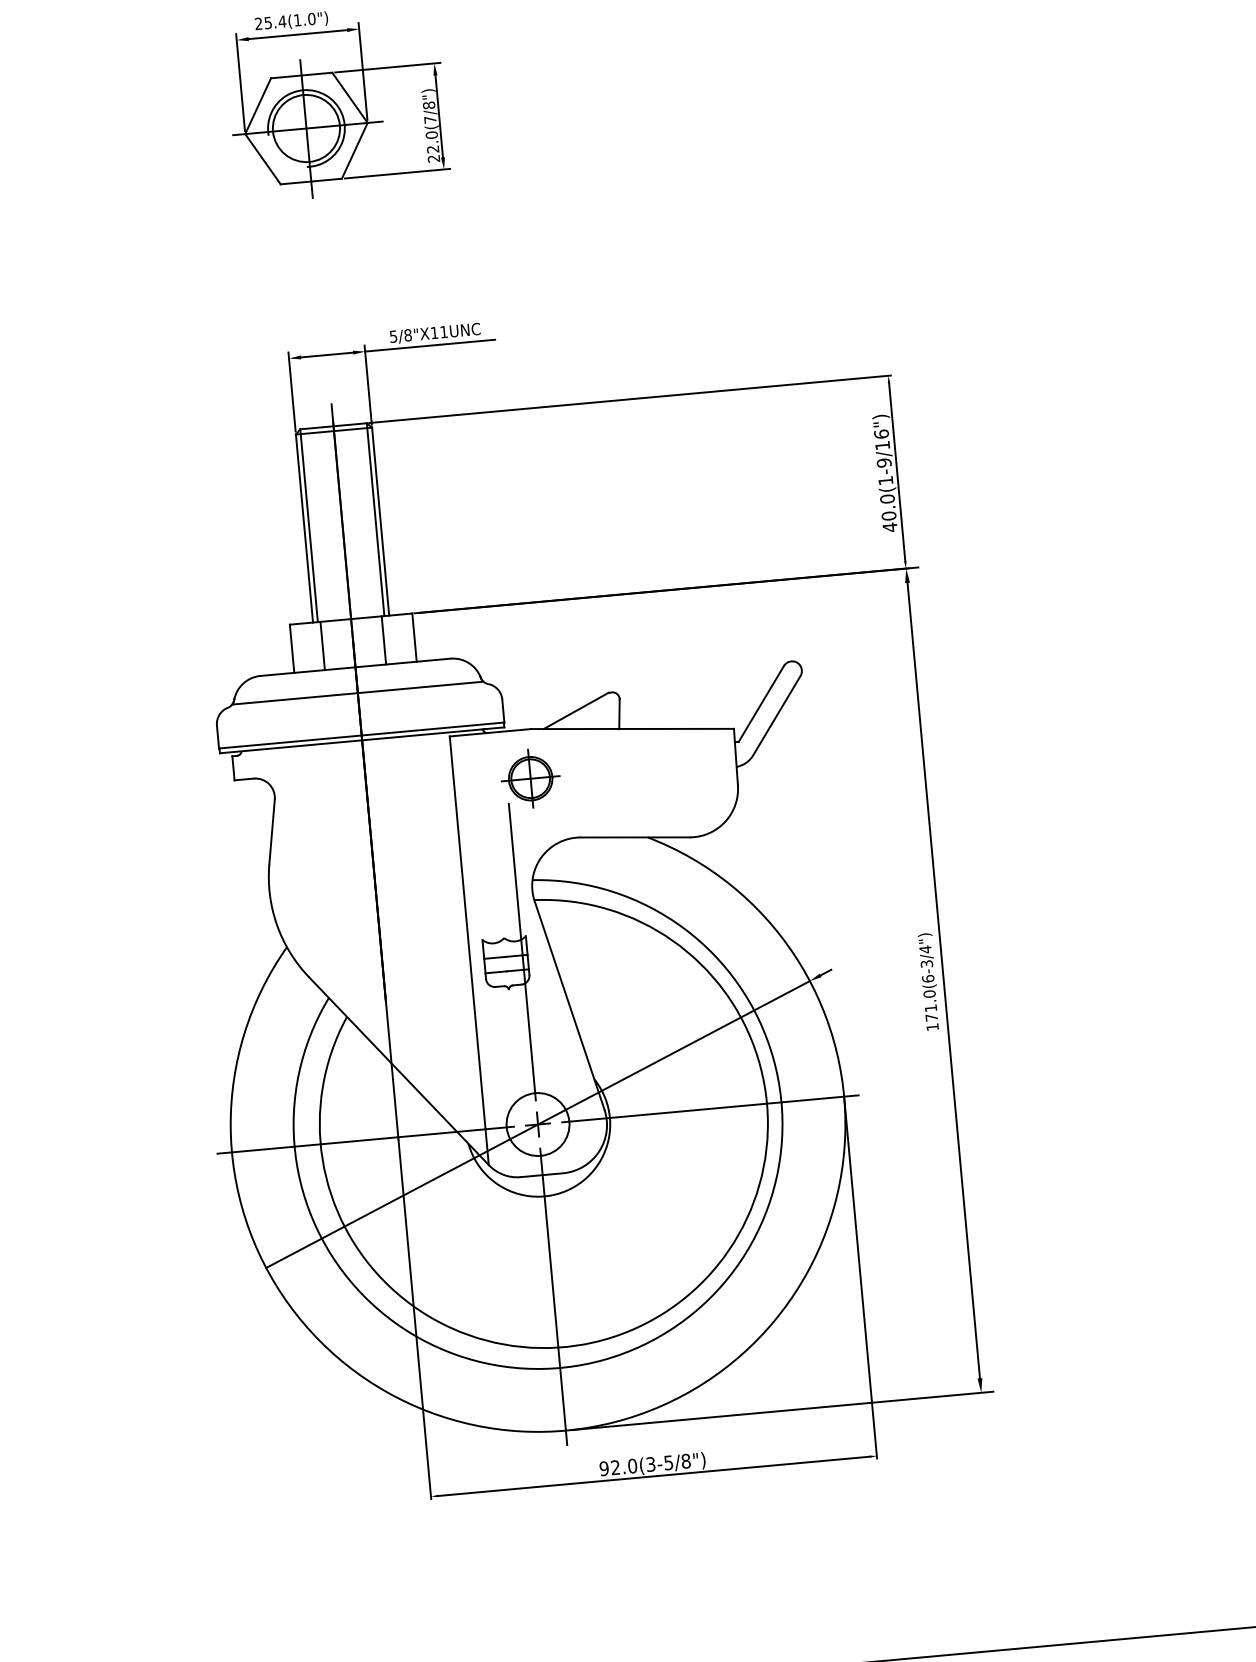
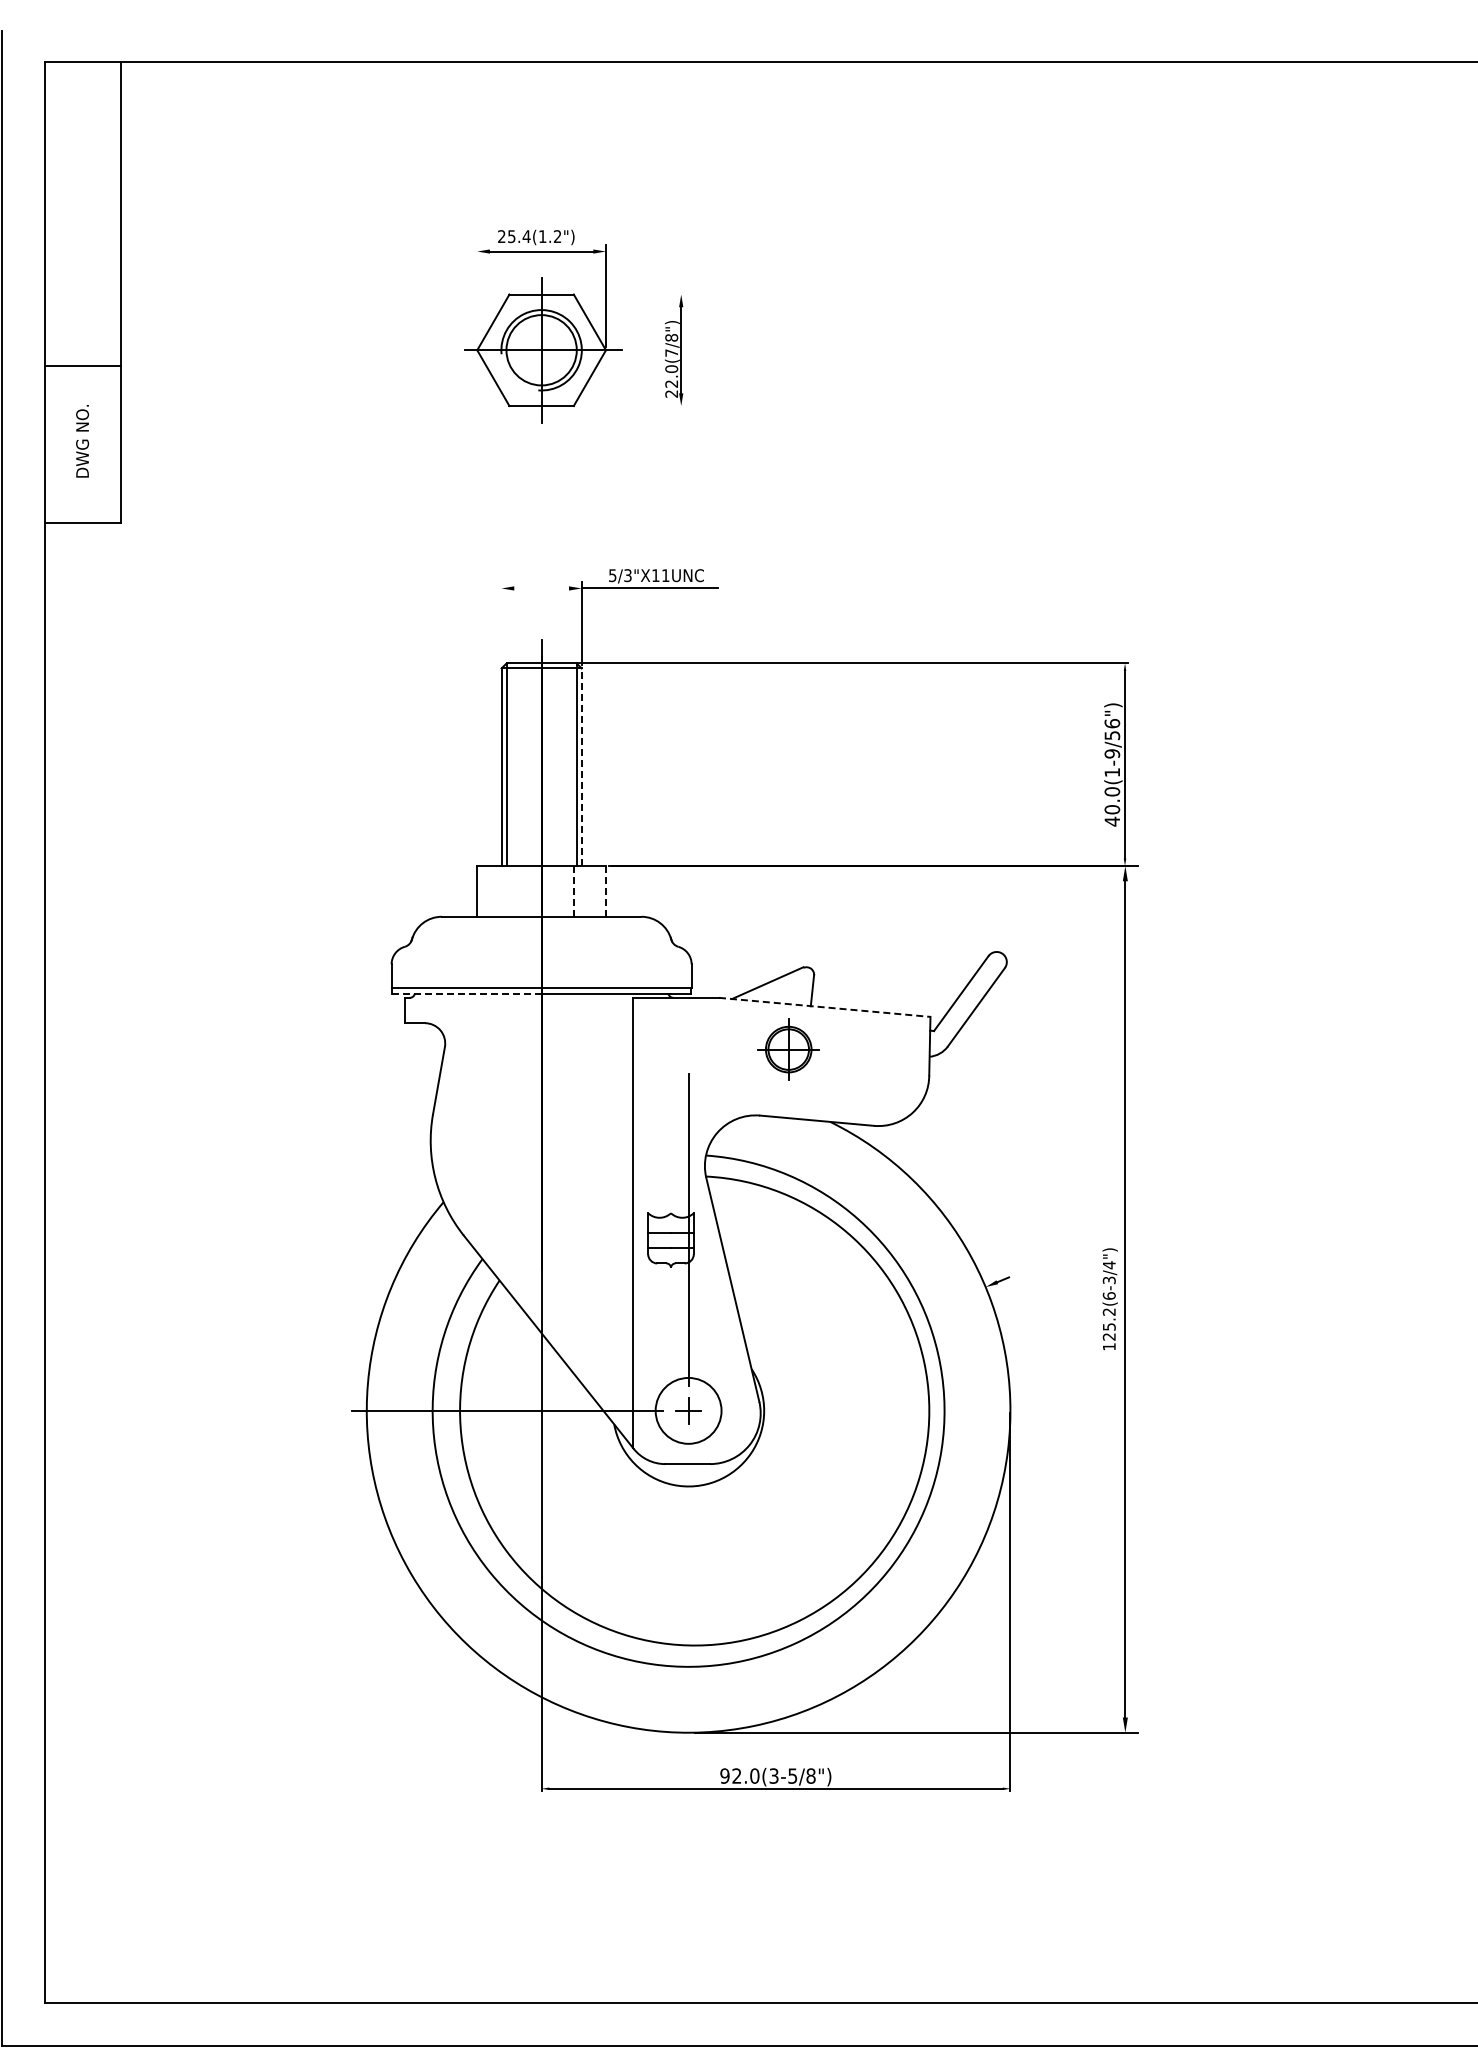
text: (311, 18) -> (557, 236), 25.4(1.0") -> 25.4(1.2")
line: (387, 67) -> (631, 294), removed
line: (240, 82) -> (477, 296), removed
line: (396, 174) -> (631, 406), removed
text: (407, 335) -> (627, 575), 5/8"X11UNC -> 5/3"X11UNC
line: (326, 355) -> (541, 588), removed
line: (291, 391) -> (501, 623), removed
text: (882, 445) -> (1112, 735), 40.0(1-9/16") -> 40.0(1-9/56")
line: (380, 521) -> (581, 767), solid -> dashed
line: (415, 637) -> (606, 891), solid -> dashed
line: (383, 640) -> (573, 891), solid -> dashed
line: (322, 646) -> (509, 891), removed
line: (357, 692) -> (541, 943), removed
line: (633, 729) -> (825, 1007), solid -> dashed
line: (290, 746) -> (466, 993), solid -> dashed
part: (530, 778) -> (788, 1049), moved
text: (929, 1006) -> (1108, 1324), 171.0(6-3/4") -> 125.2(6-3/4")
line: (710, 1108) -> (869, 1410), removed
line: (537, 1124) -> (688, 1410), removed
line: (553, 1296) -> (688, 1591), removed

